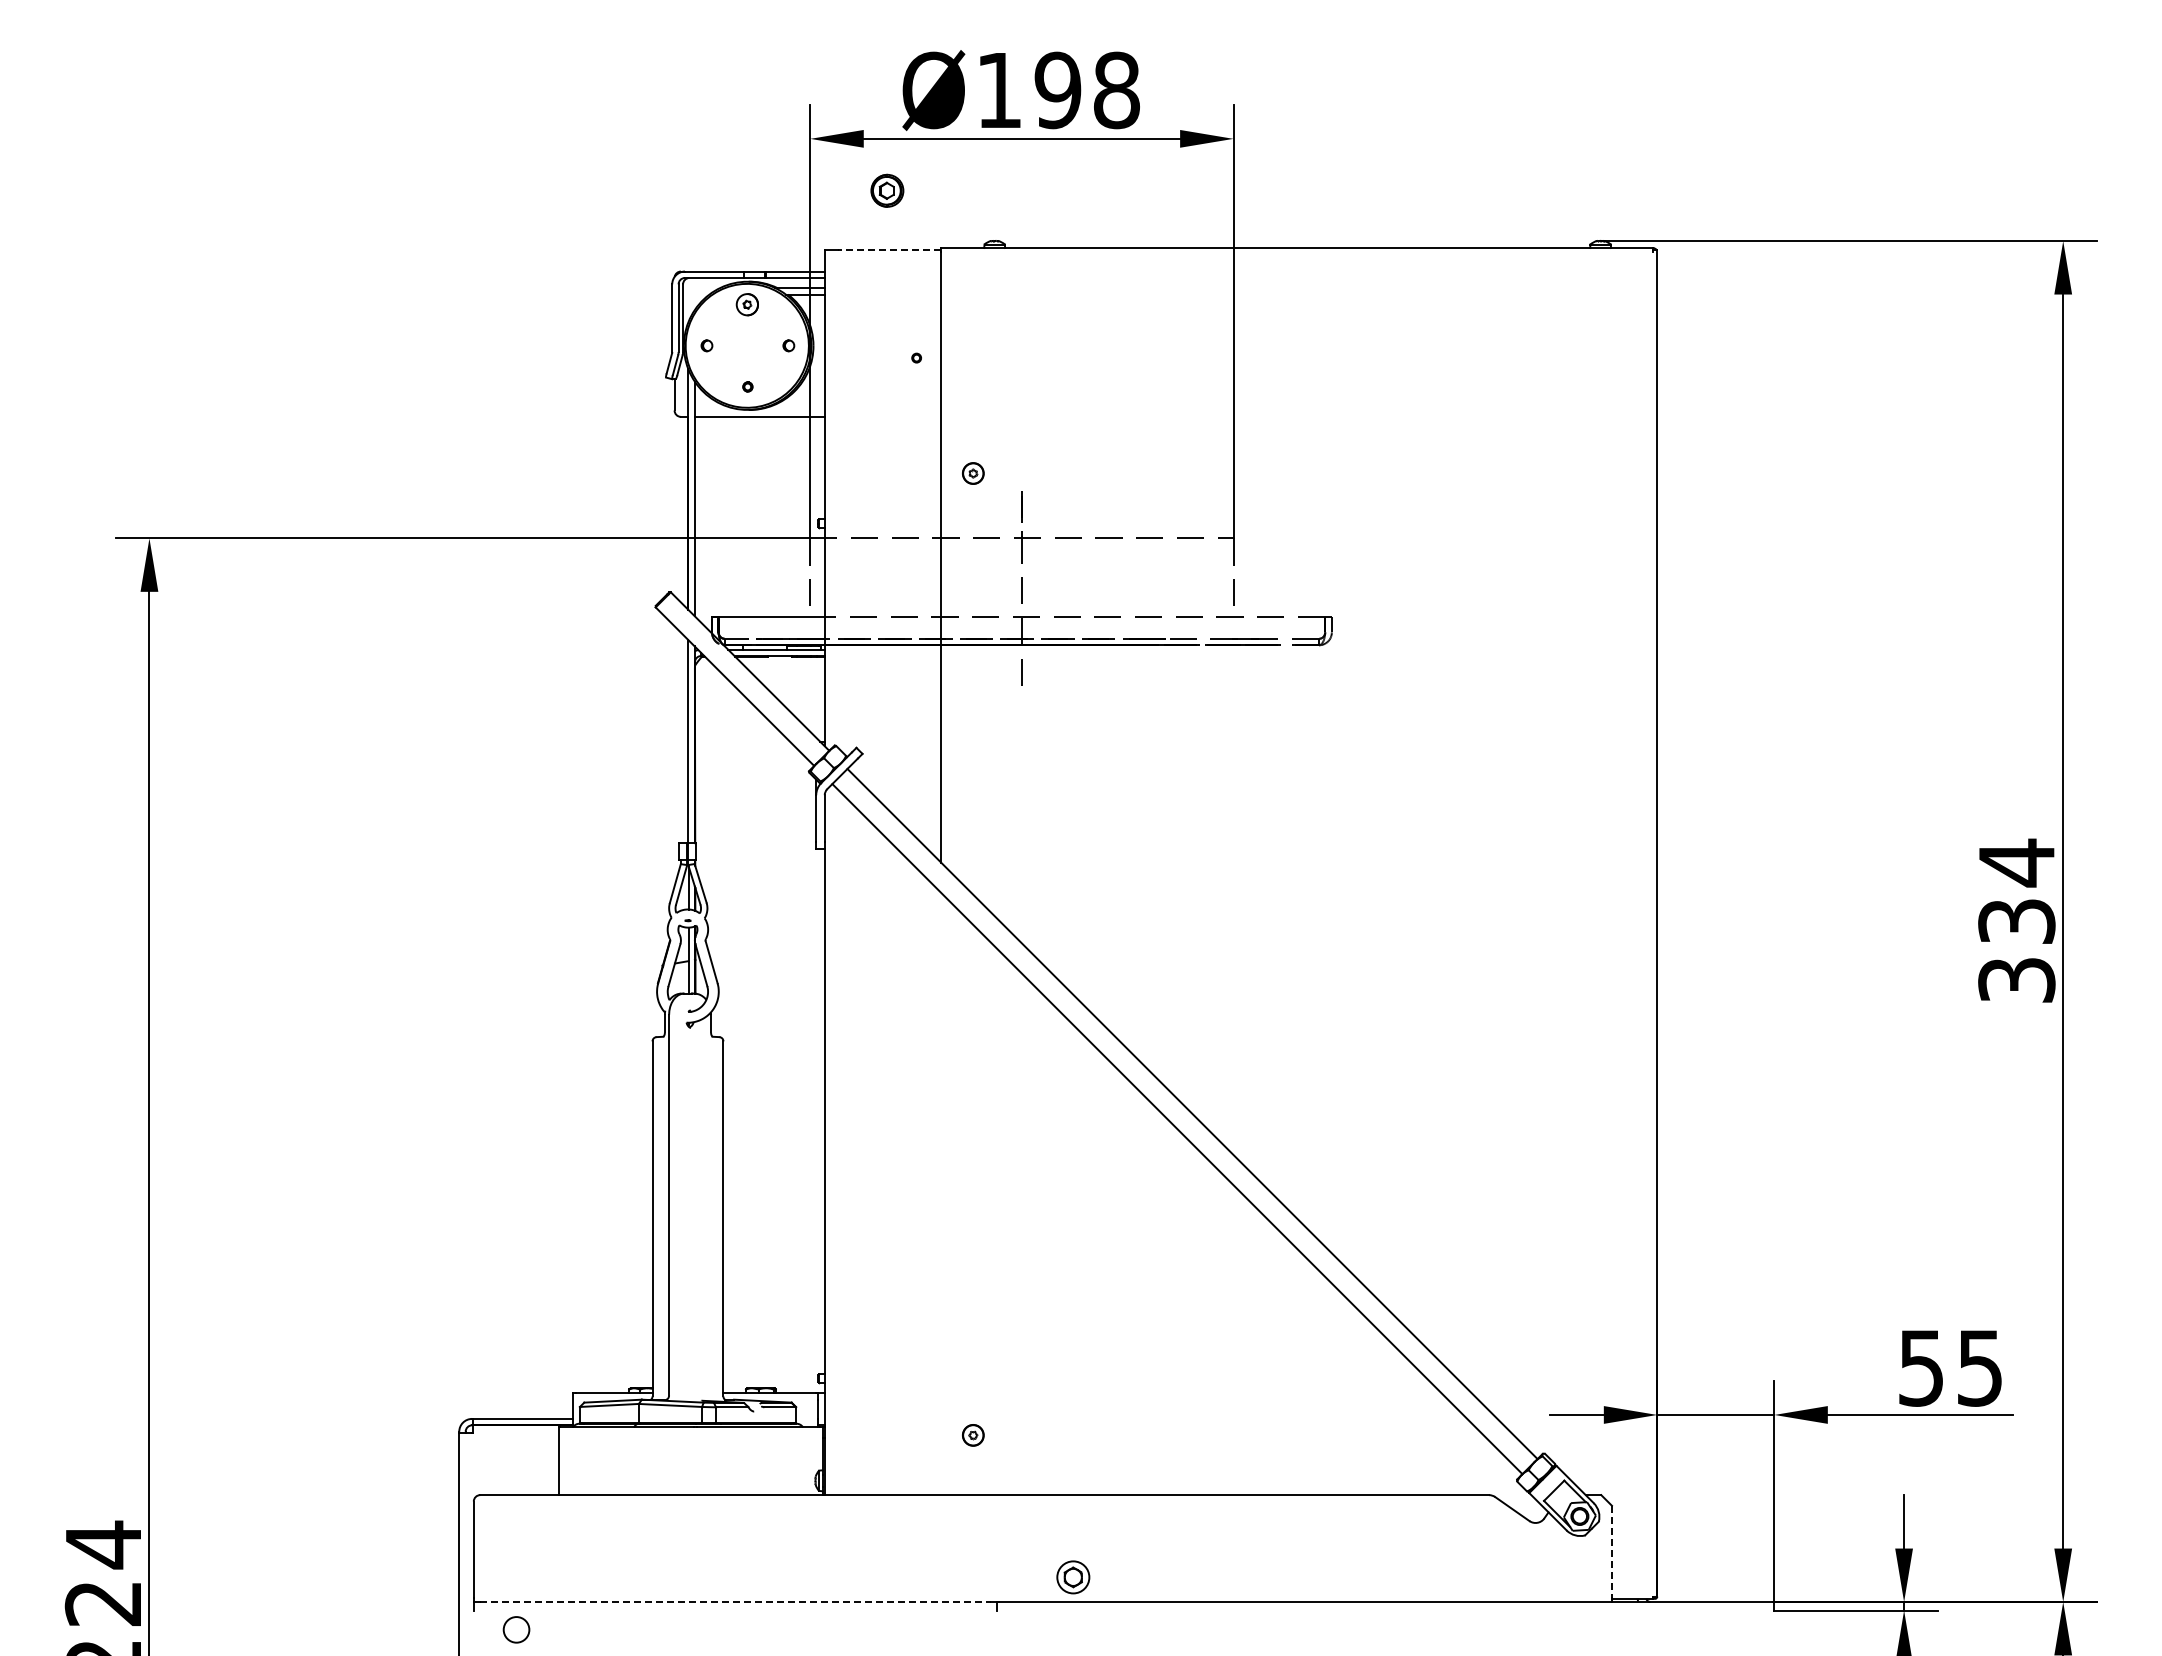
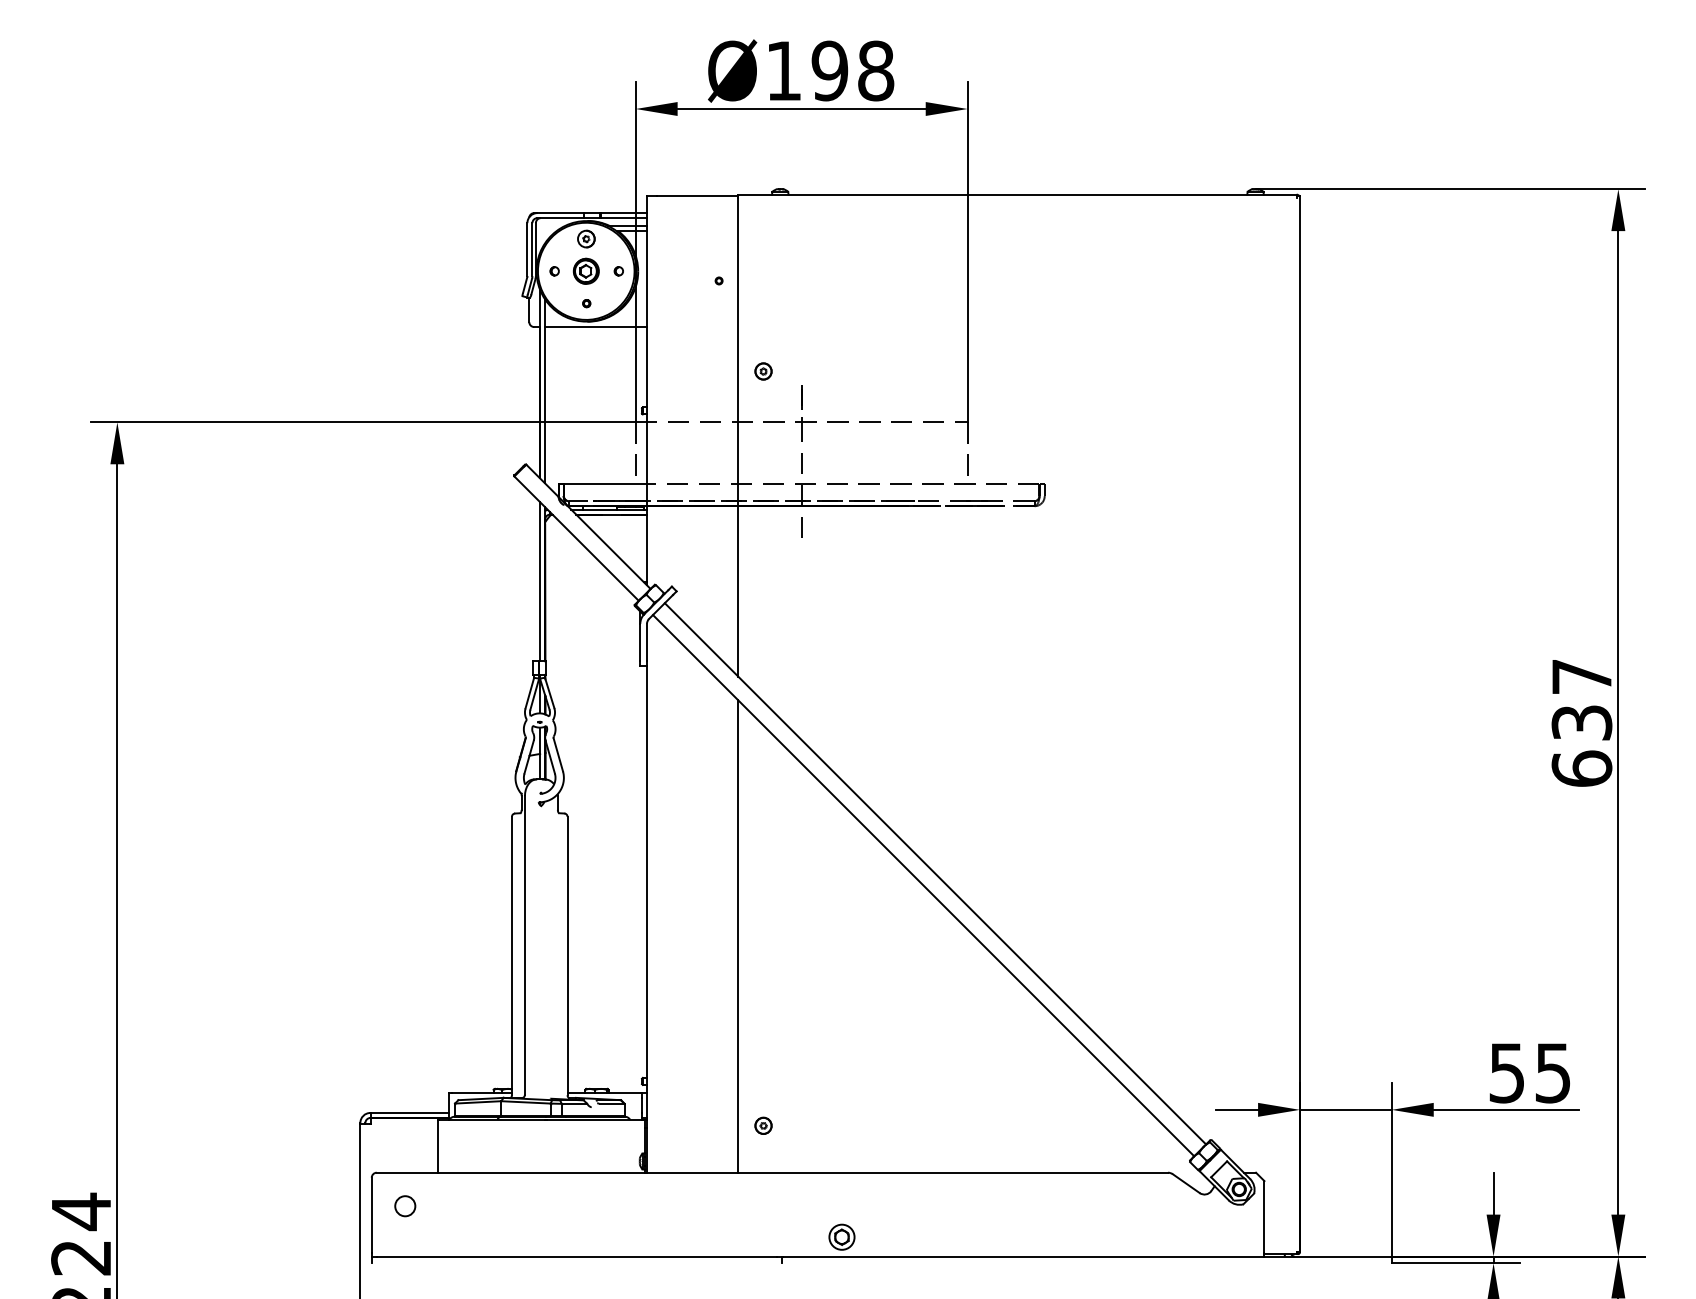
part: (887, 190) -> (586, 271), moved
line: (889, 250) -> (697, 196), dashed -> solid
text: (2016, 920) -> (1581, 722), 334 -> 637
line: (941, 1193) -> (738, 936), added
line: (1611, 1551) -> (1264, 1216), dashed -> solid
line: (736, 1601) -> (577, 1256), dashed -> solid
circle: (516, 1629) -> (405, 1205), moved

